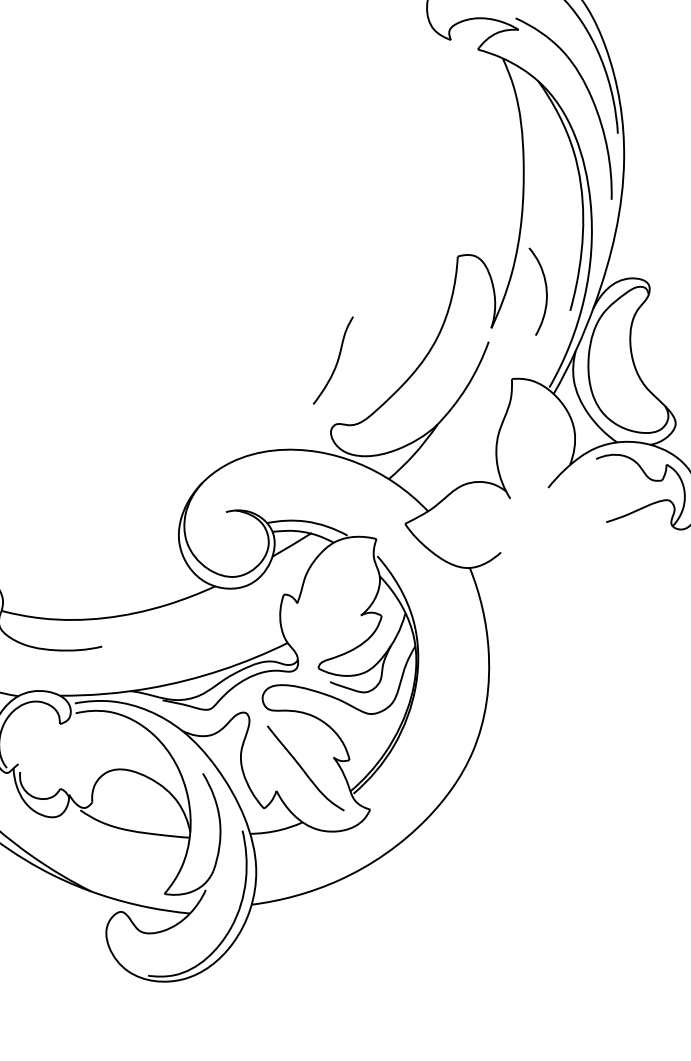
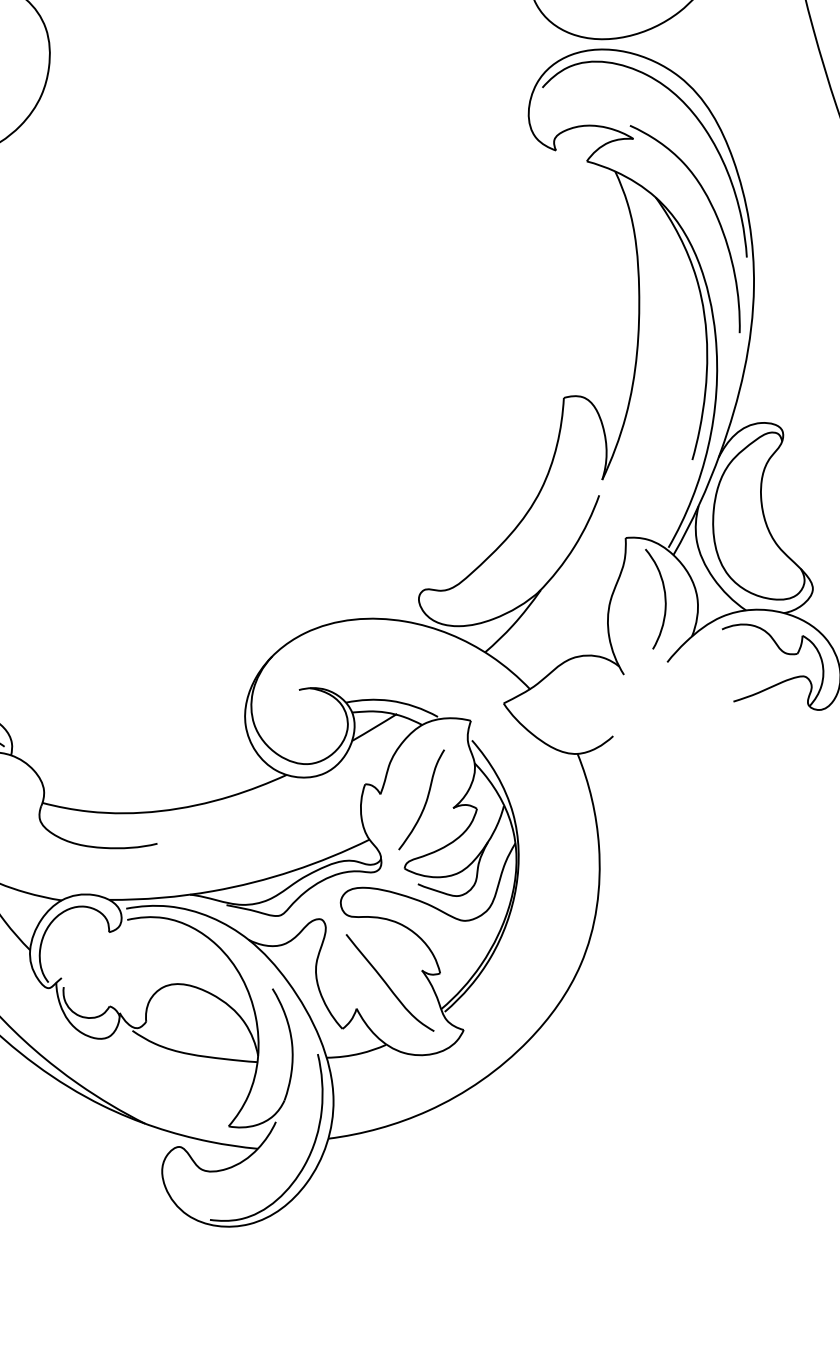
curve: (545, 291) -> (664, 598), moved
curve: (336, 361) -> (425, 800), moved

